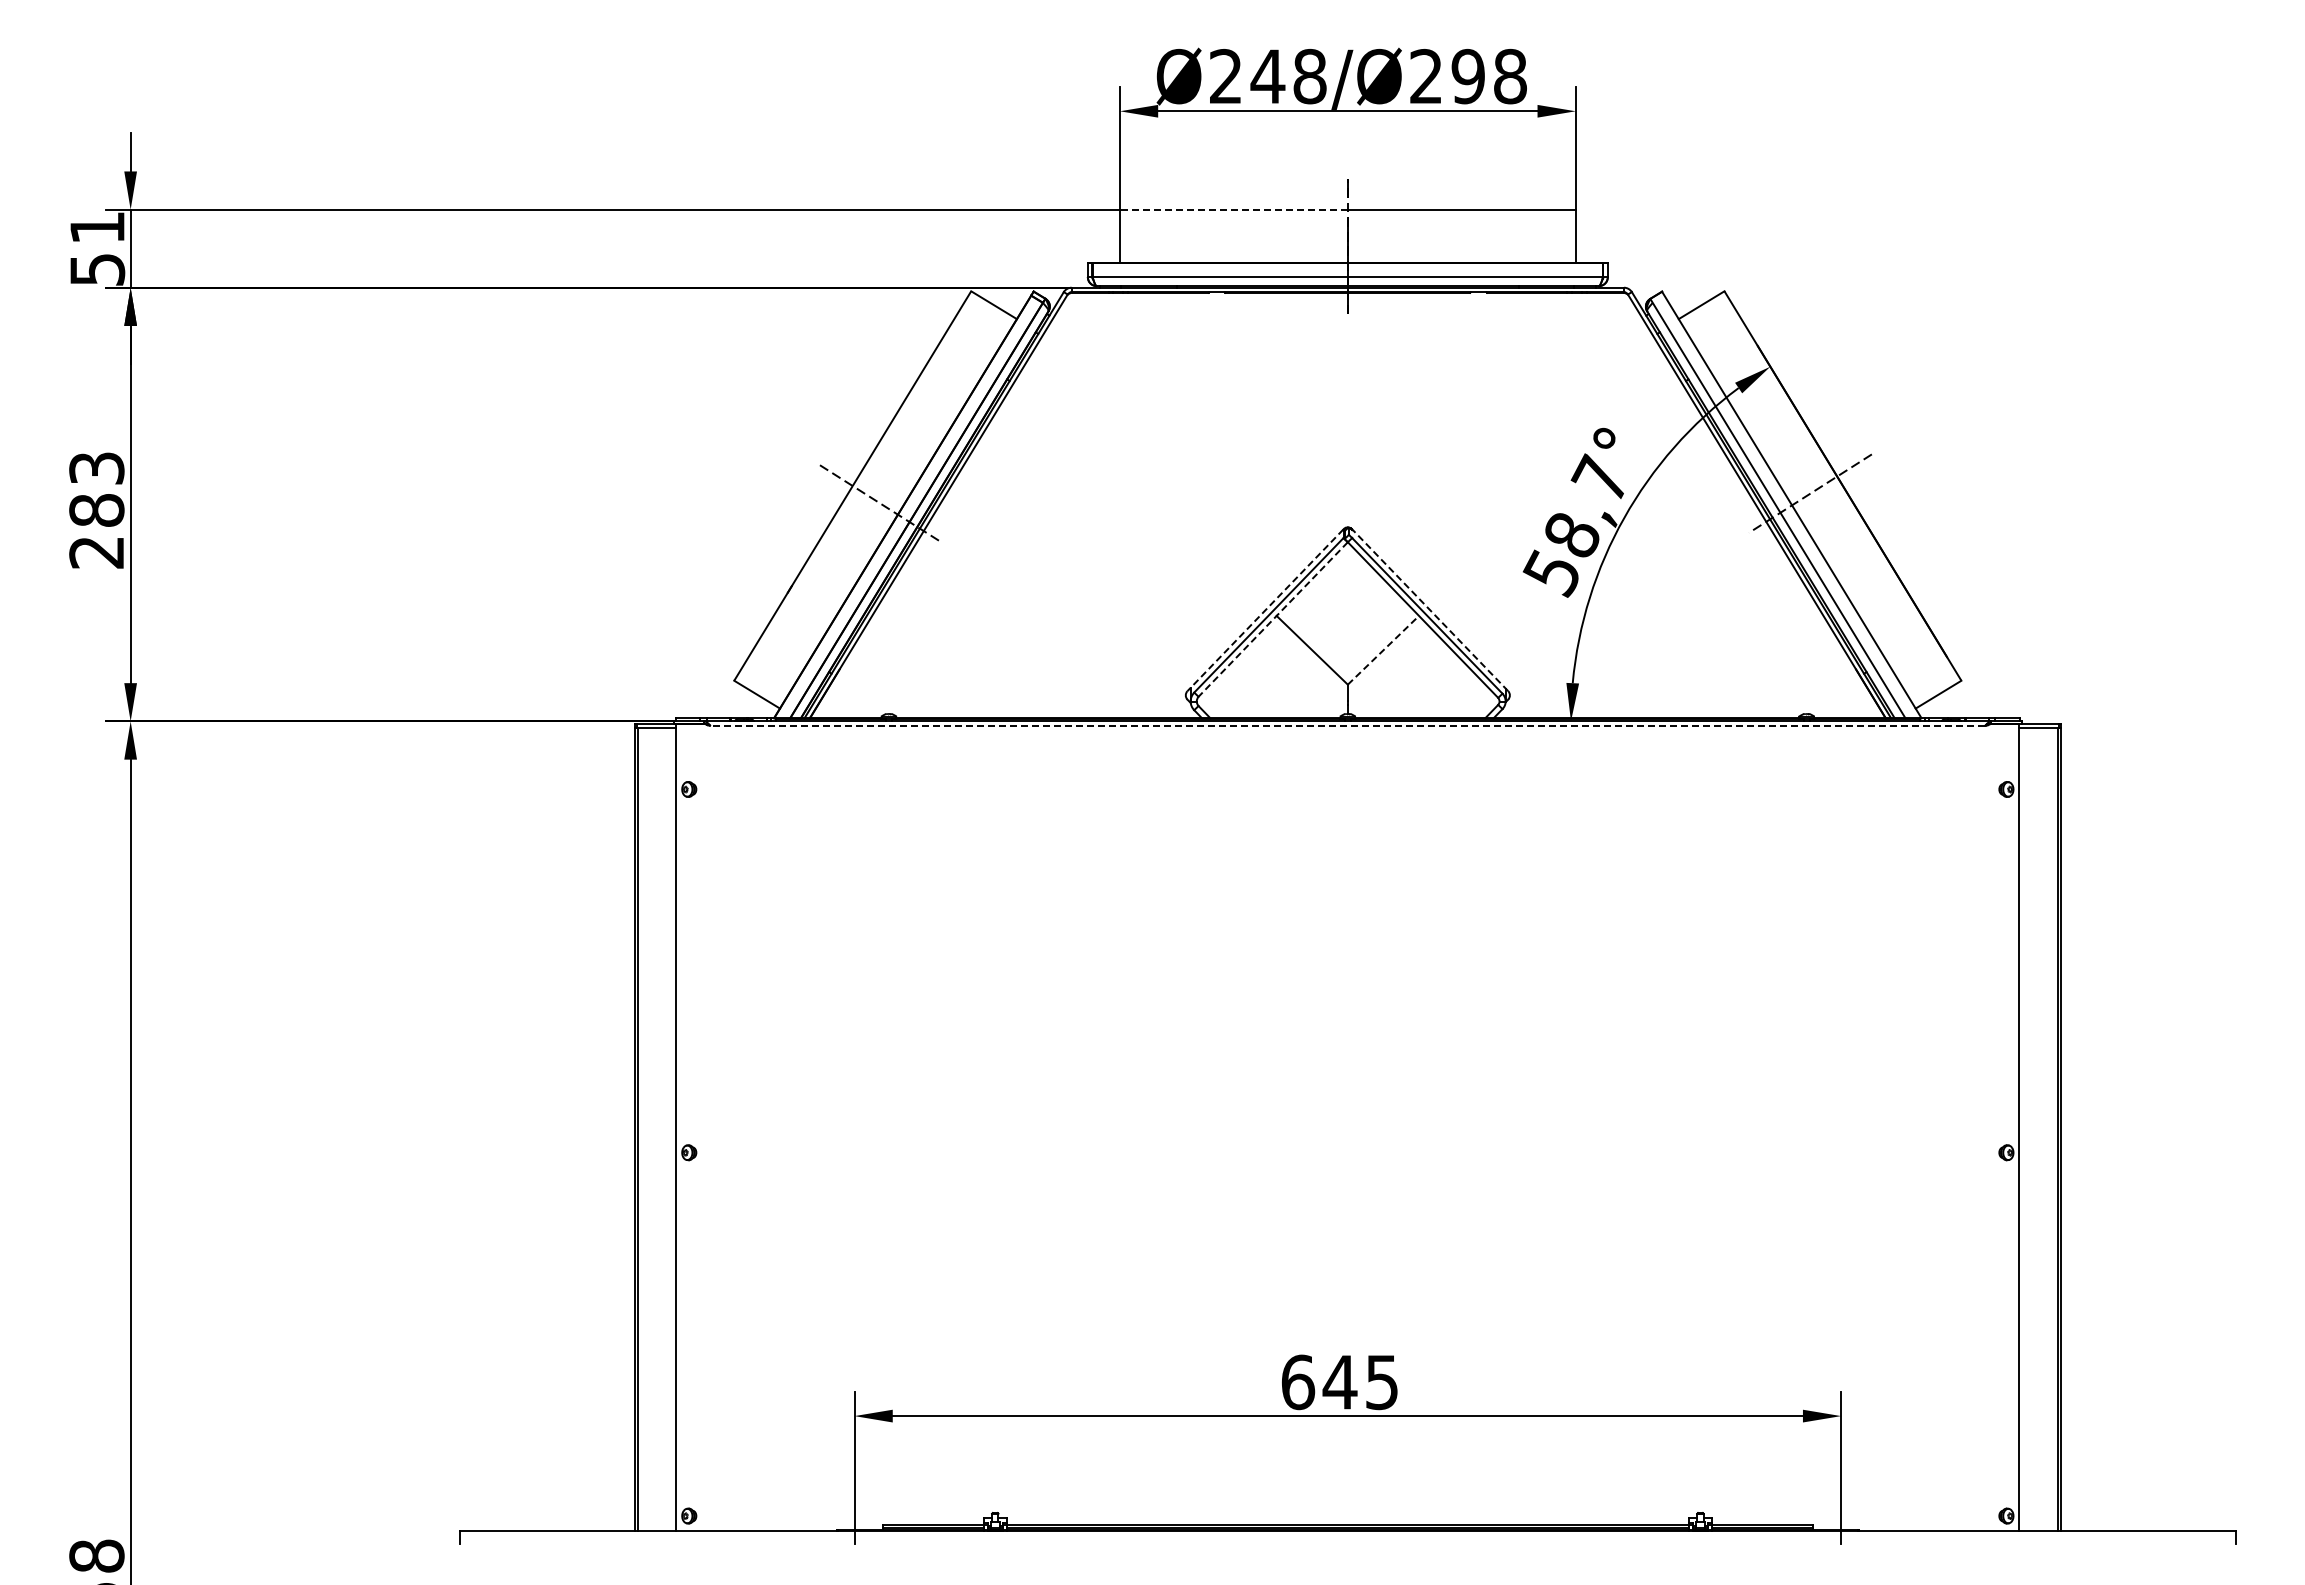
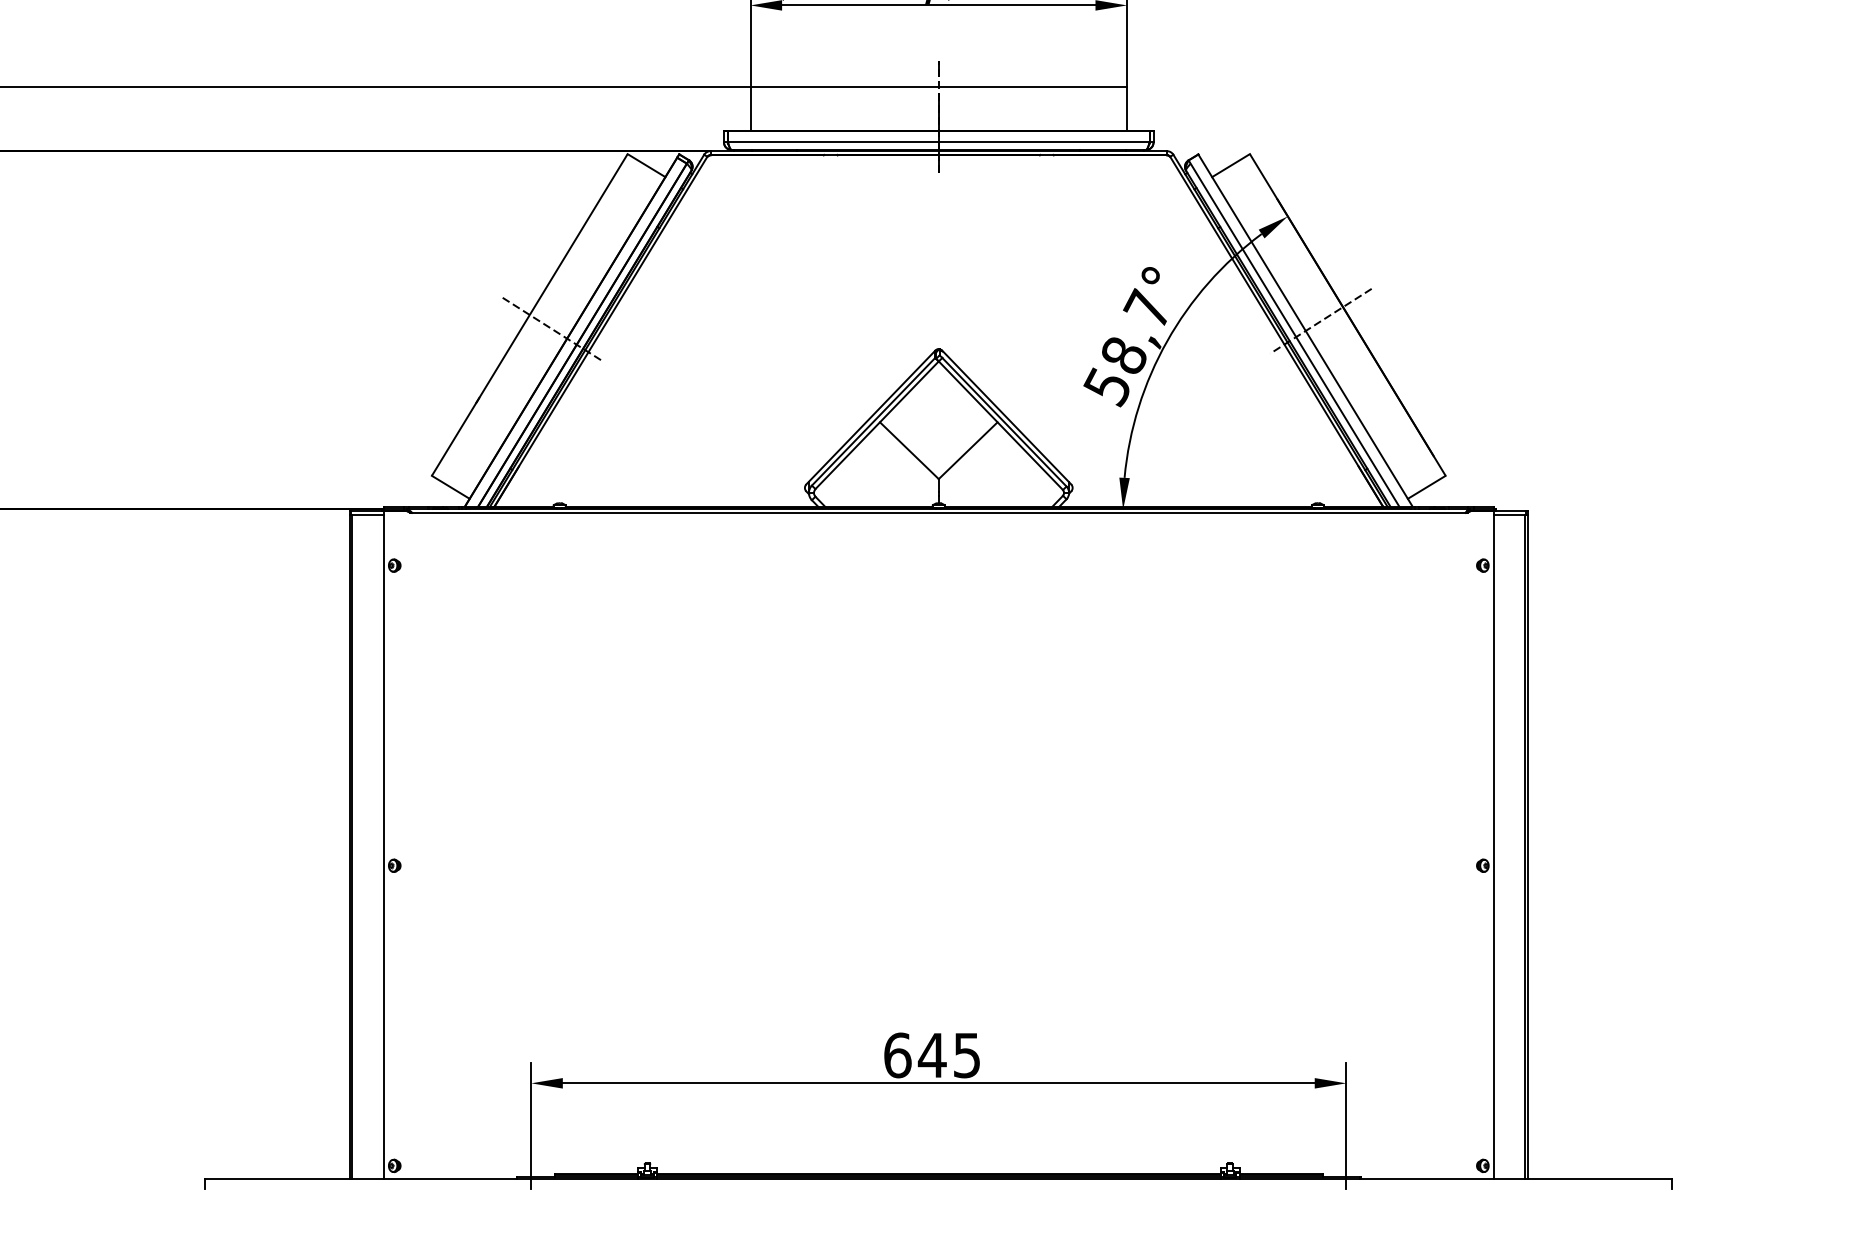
line: (1233, 209) -> (844, 86), dashed -> solid
line: (1429, 609) -> (1006, 416), dashed -> solid
line: (1265, 610) -> (870, 417), dashed -> solid
line: (1272, 619) -> (876, 425), dashed -> solid
line: (1383, 649) -> (968, 450), dashed -> solid
line: (1347, 725) -> (938, 512), dashed -> solid

